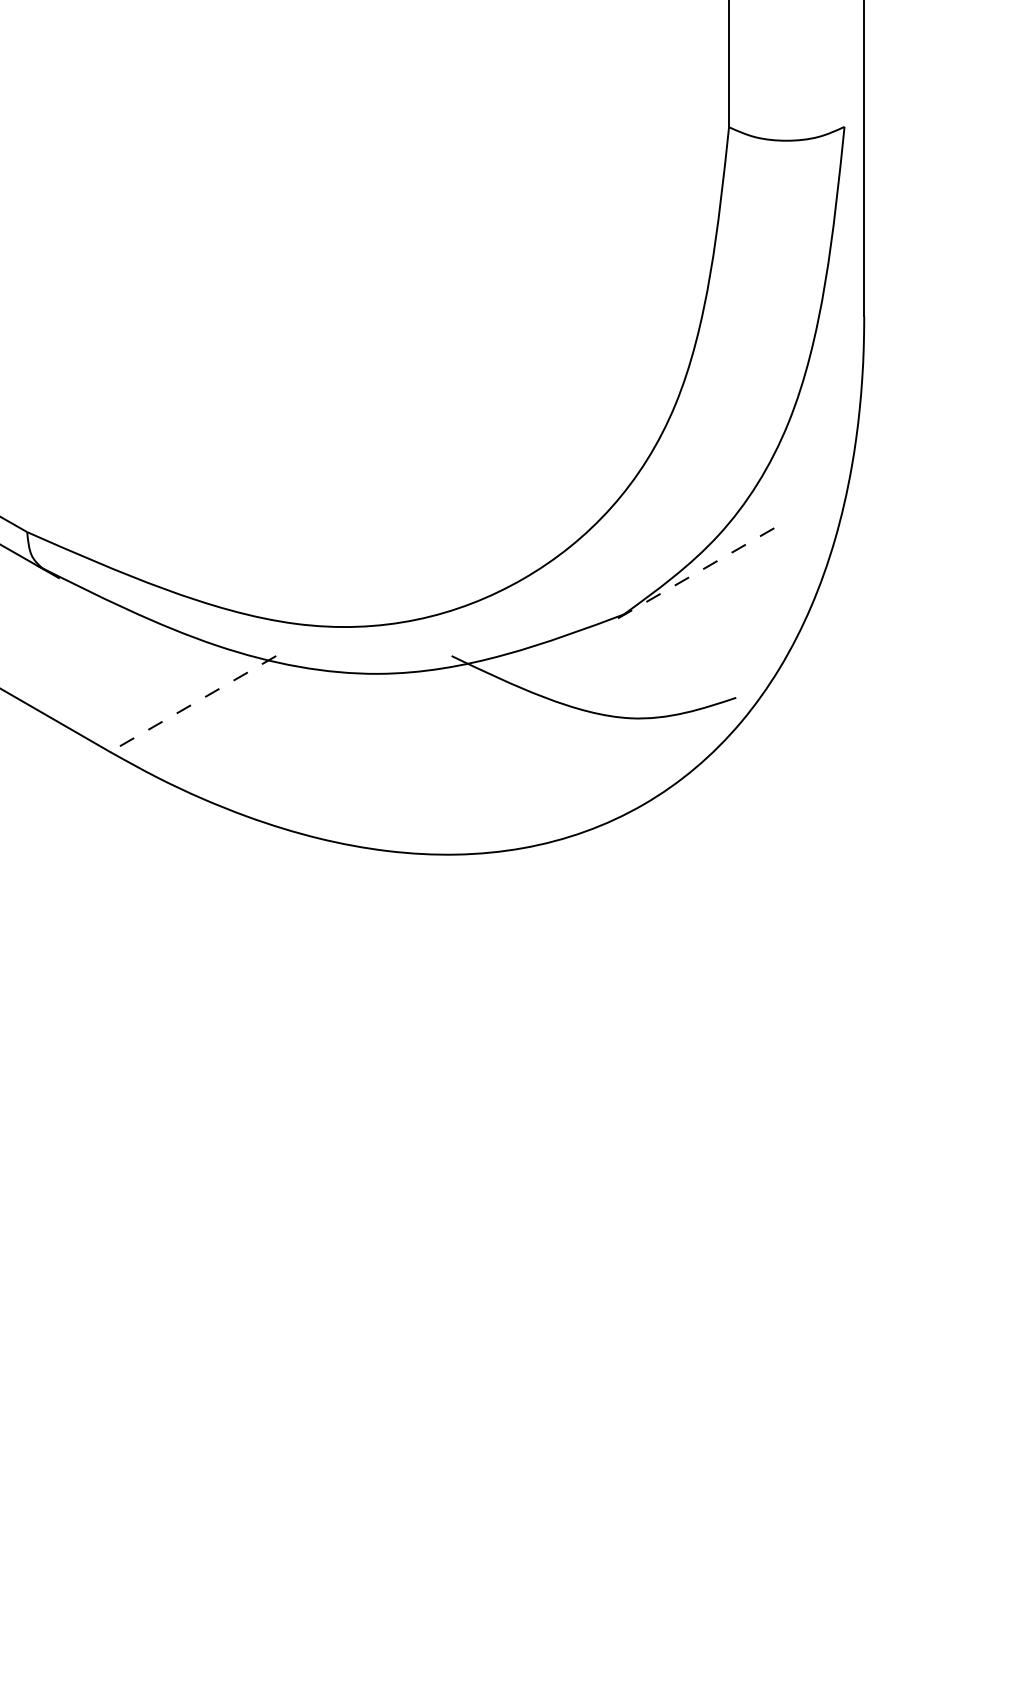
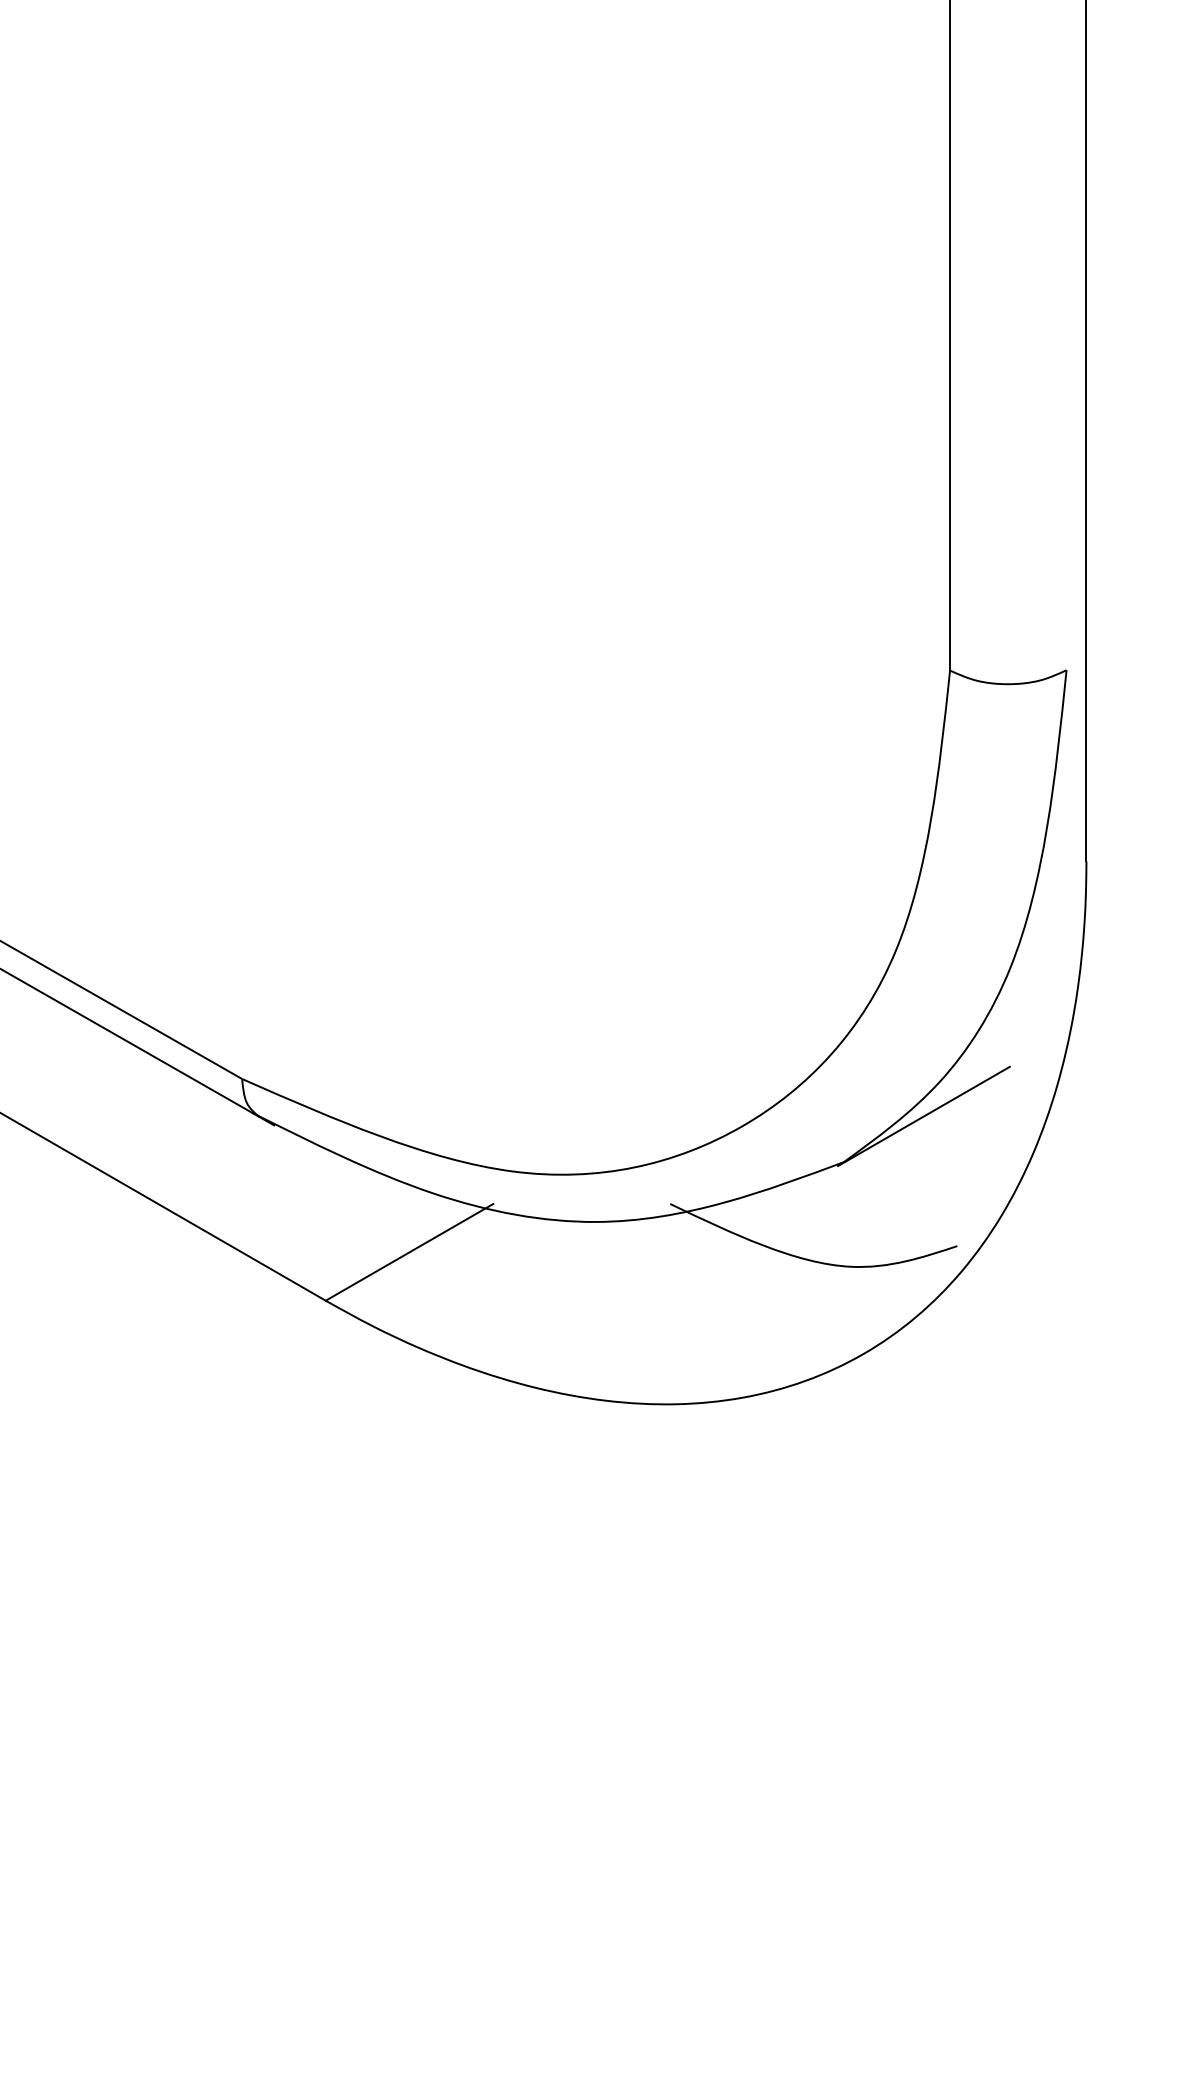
line: (703, 569) -> (924, 1116), dashed -> solid
line: (193, 704) -> (409, 1252), dashed -> solid

